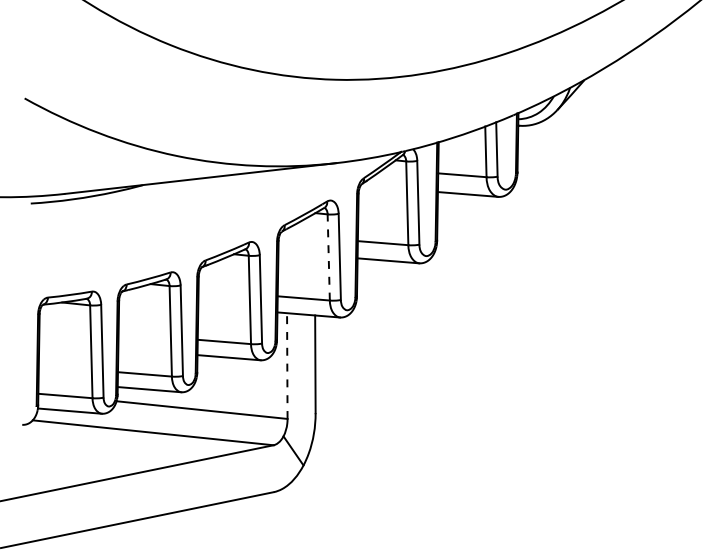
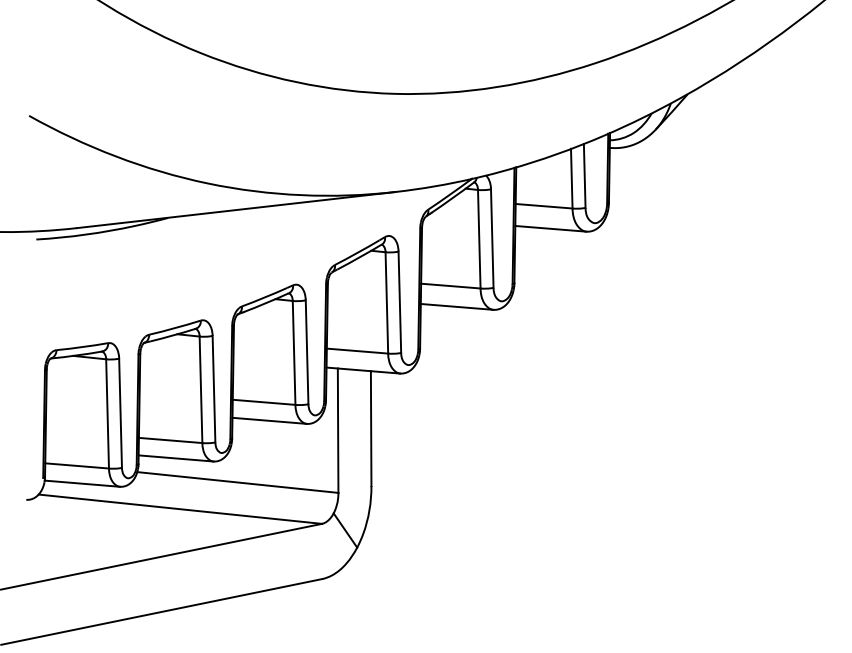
line: (328, 257) -> (386, 302), dashed -> solid
line: (287, 365) -> (338, 430), dashed -> solid

